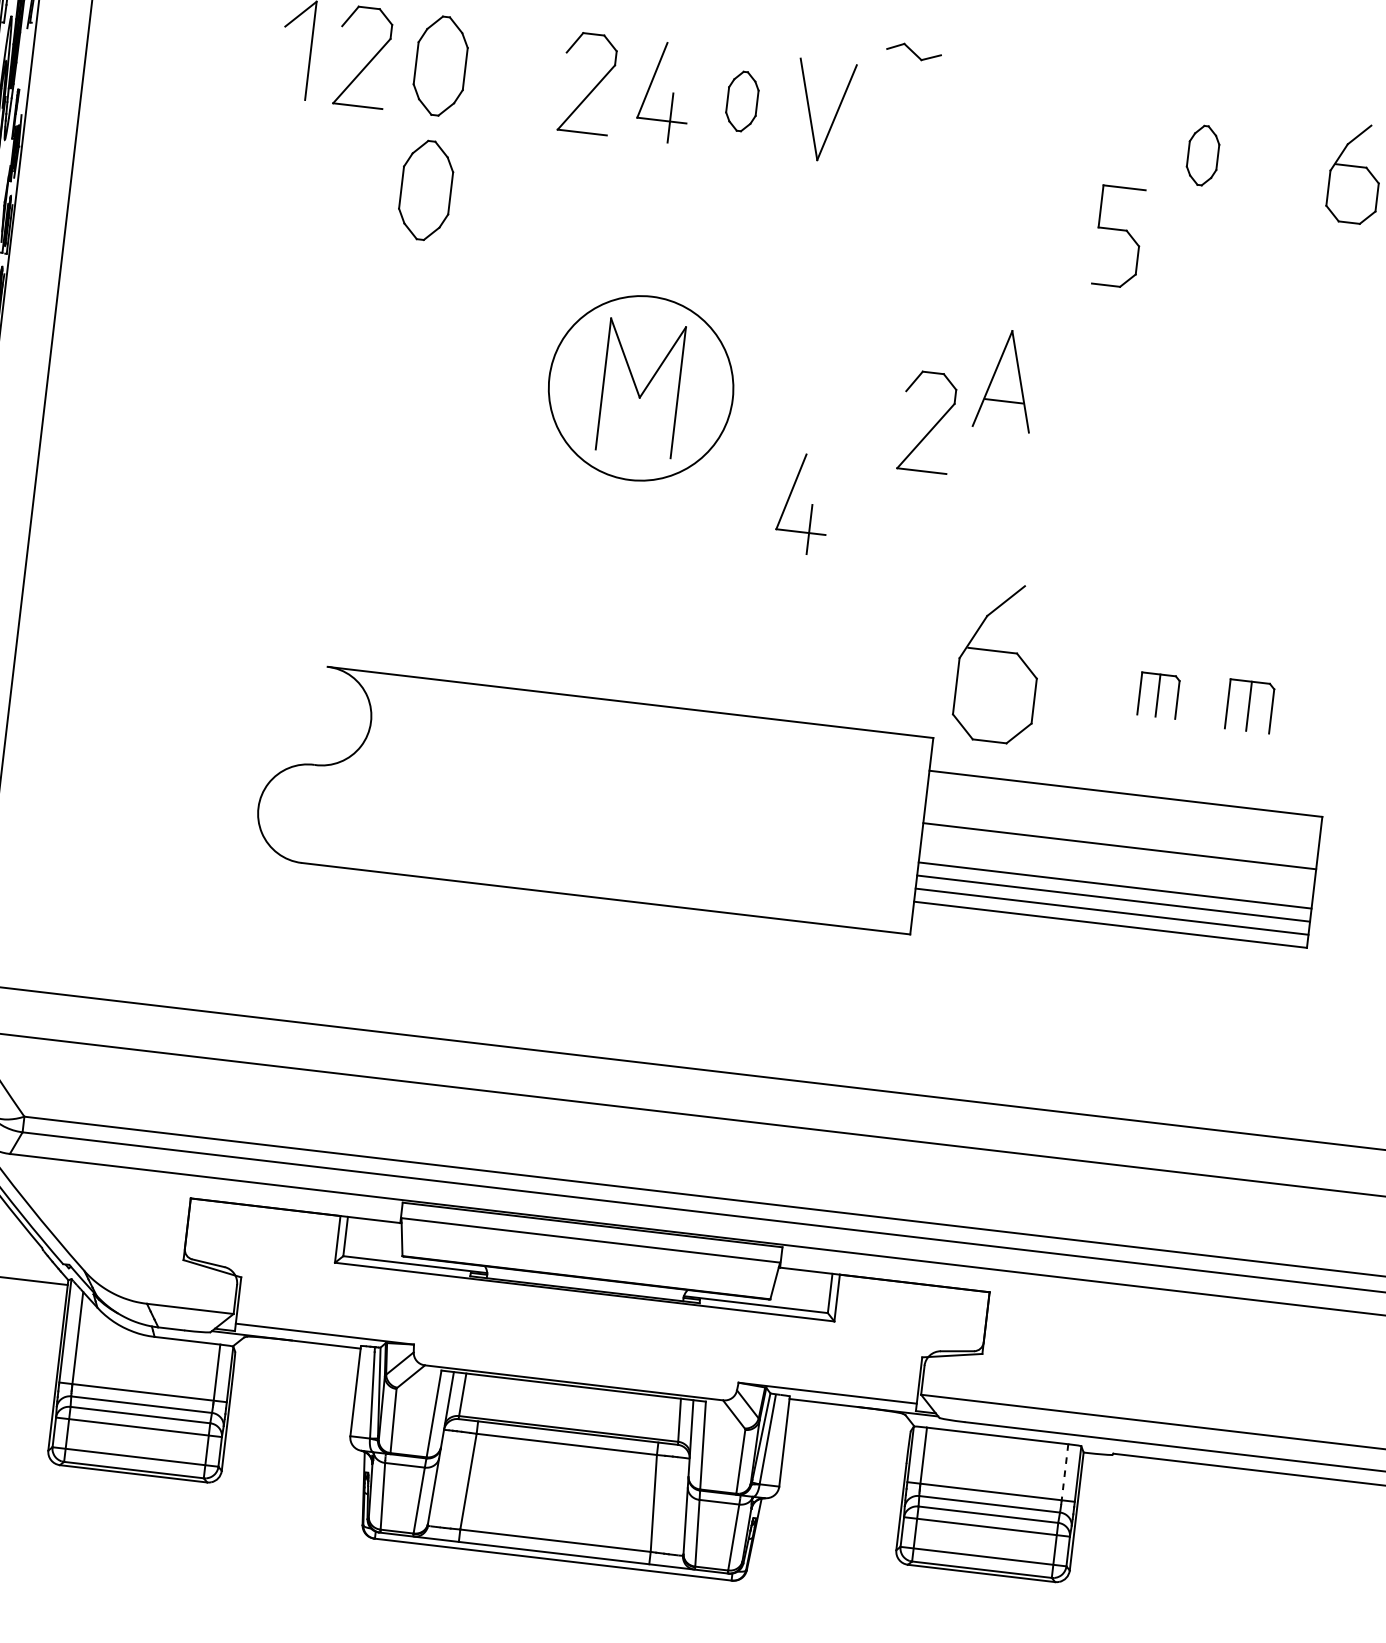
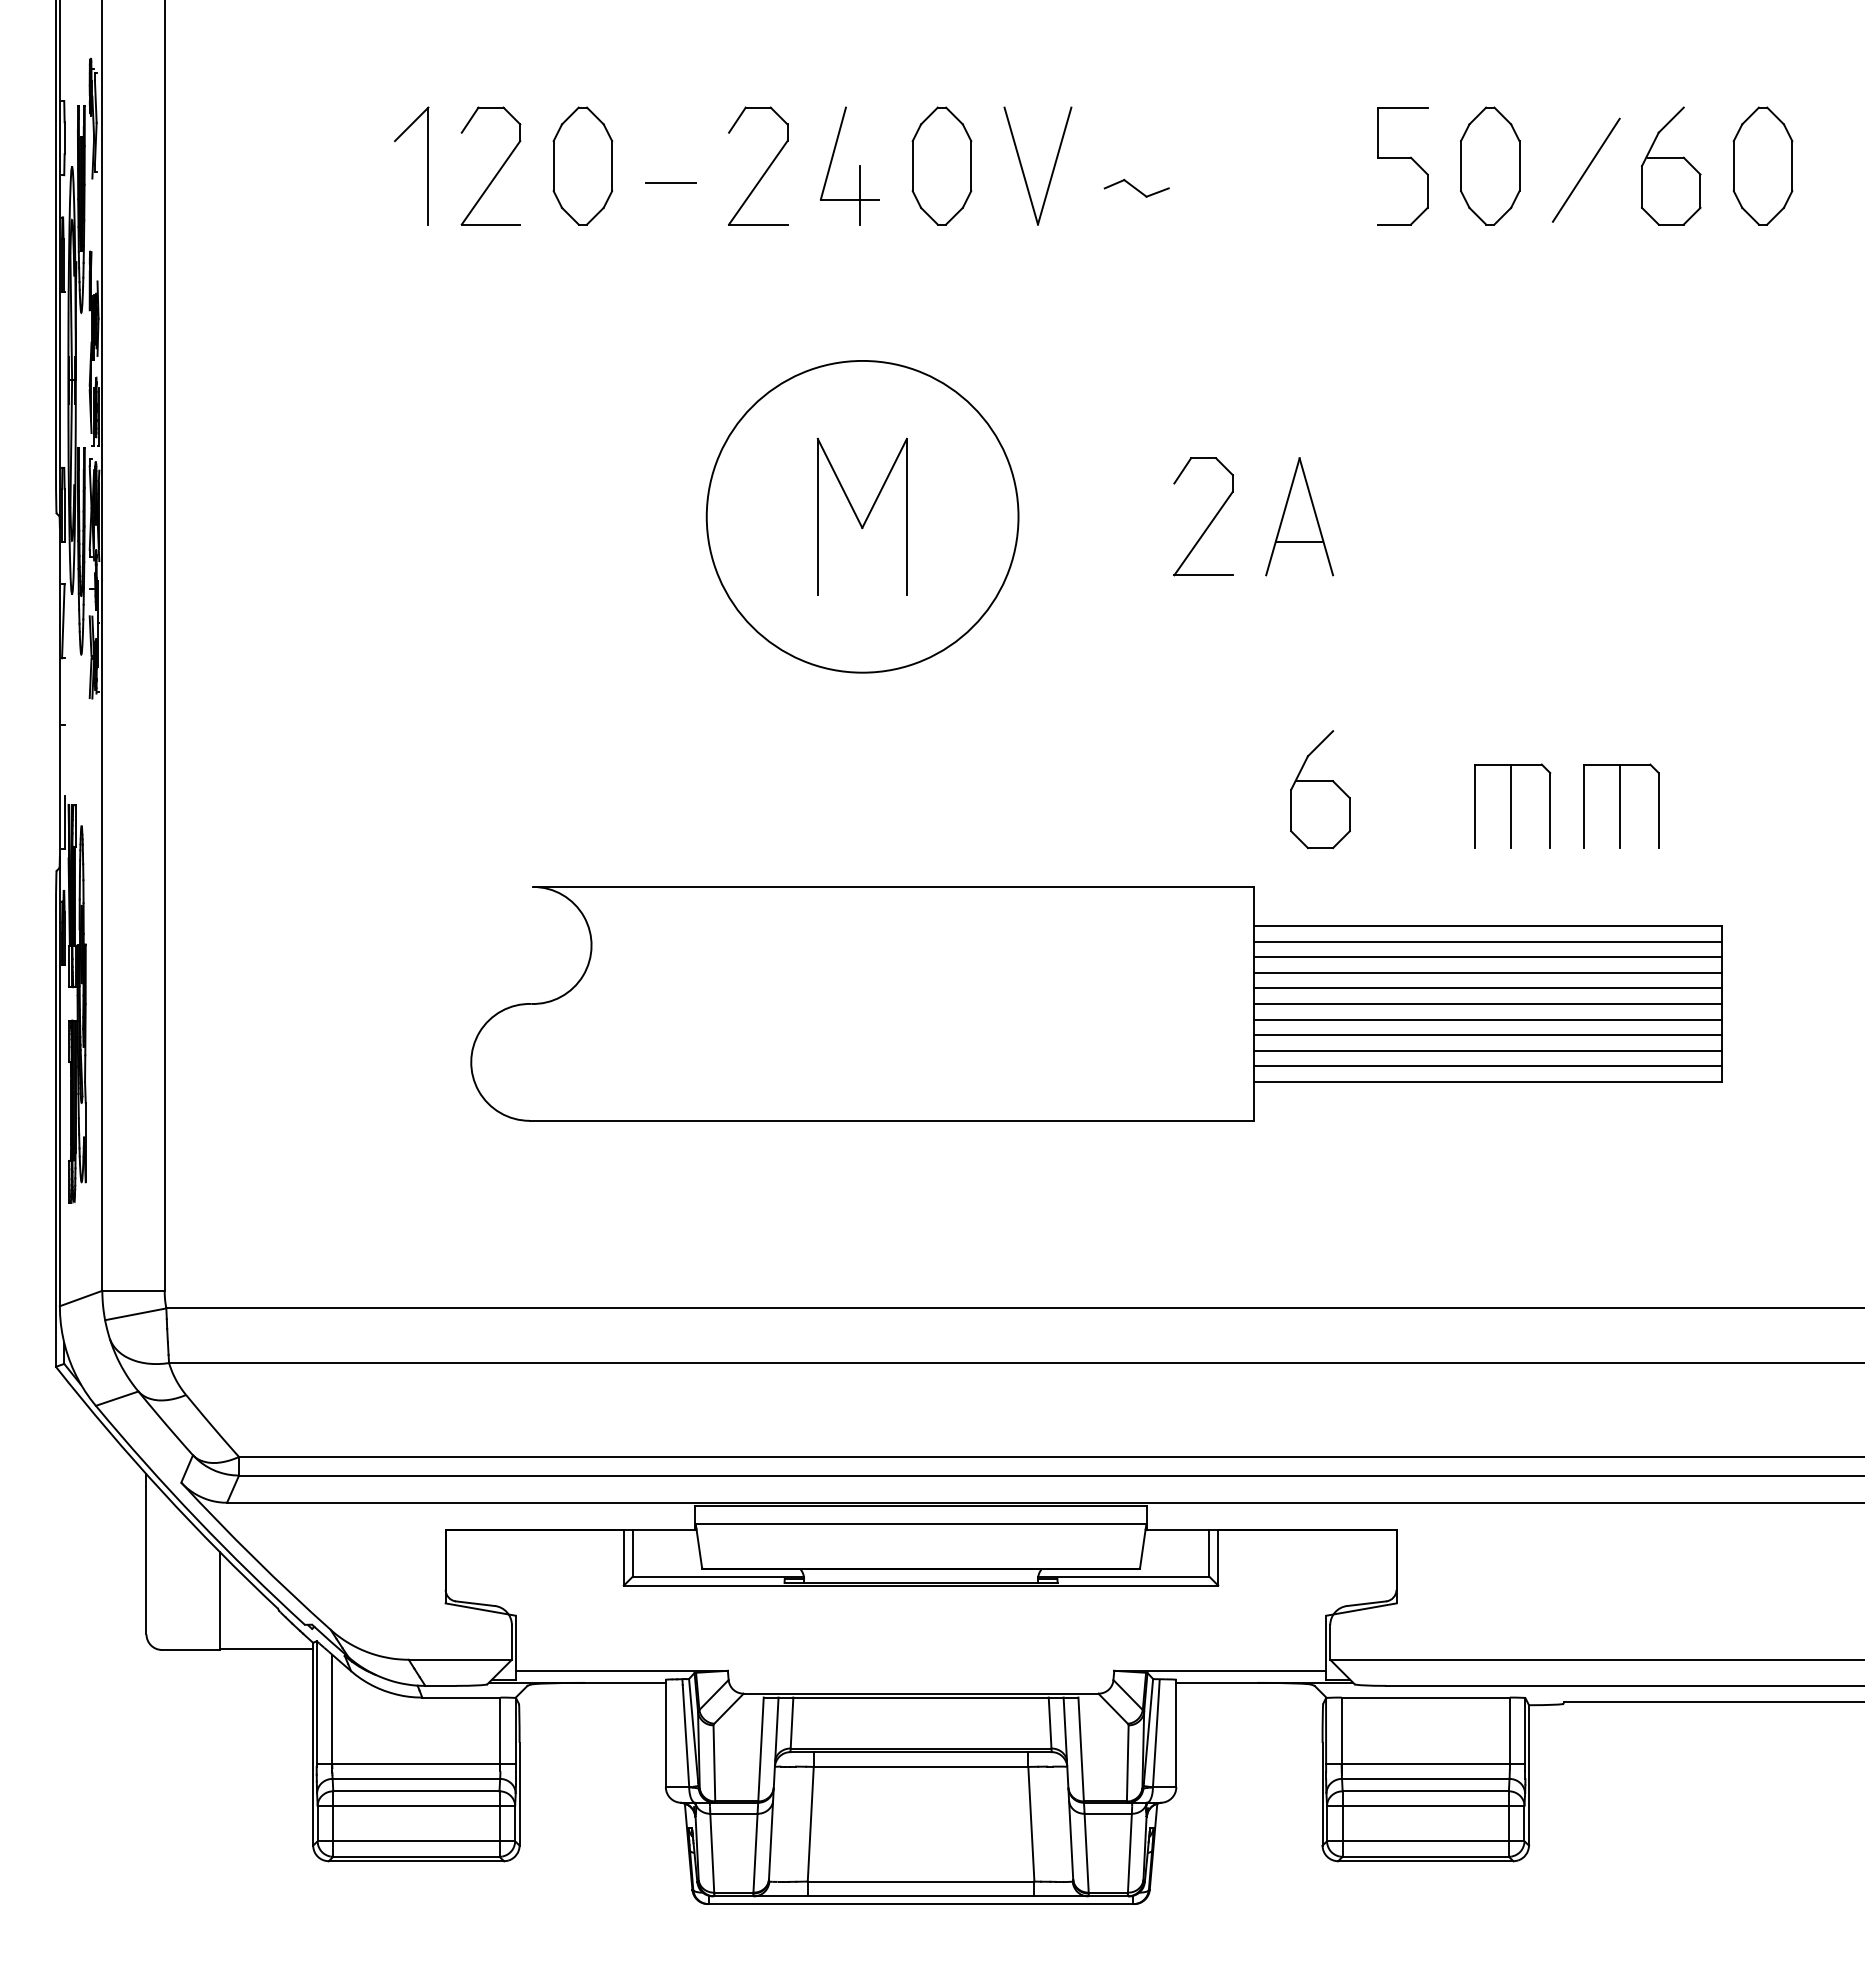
part: (913, 51) -> (1136, 187), moved
line: (512, 88) -> (670, 182), added
part: (742, 101) -> (941, 165), size x1.67
part: (1203, 155) -> (1490, 165), size x1.67
line: (1282, 167) -> (1585, 169), added
part: (425, 189) -> (582, 313), removed
part: (1119, 230) -> (1402, 158), moved
part: (1006, 379) -> (1299, 516), moved
circle: (641, 388) -> (862, 516), size x1.43
part: (812, 504) -> (1079, 629), removed
part: (998, 662) -> (1320, 789), size x0.62
part: (1158, 695) -> (1512, 805), size x1.67
part: (1250, 705) -> (1621, 805), size x1.43
line: (1124, 806) -> (1487, 941), added
line: (1122, 820) -> (1487, 957), added
line: (1121, 832) -> (1487, 972), added
line: (1118, 858) -> (1487, 1003), added
line: (1116, 872) -> (1487, 1019), added
line: (1064, 1473) -> (1509, 1732), dashed -> solid

